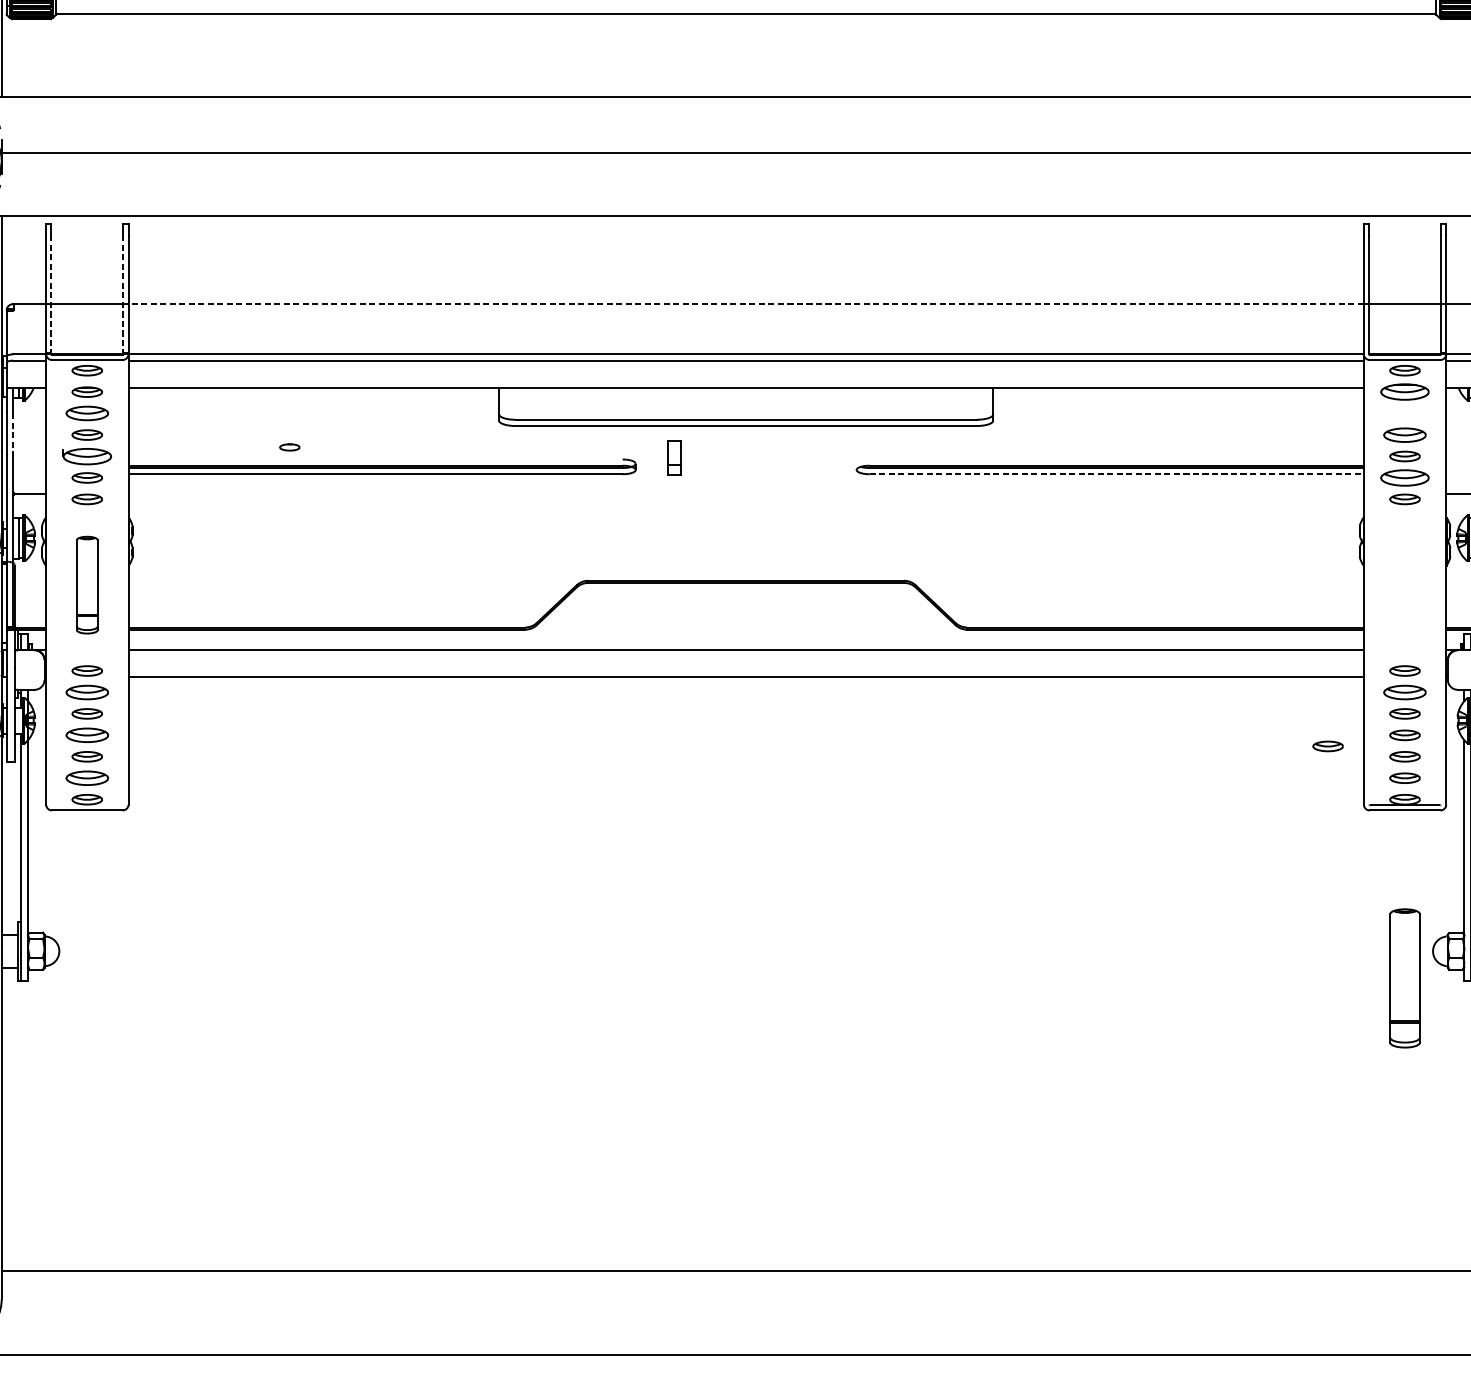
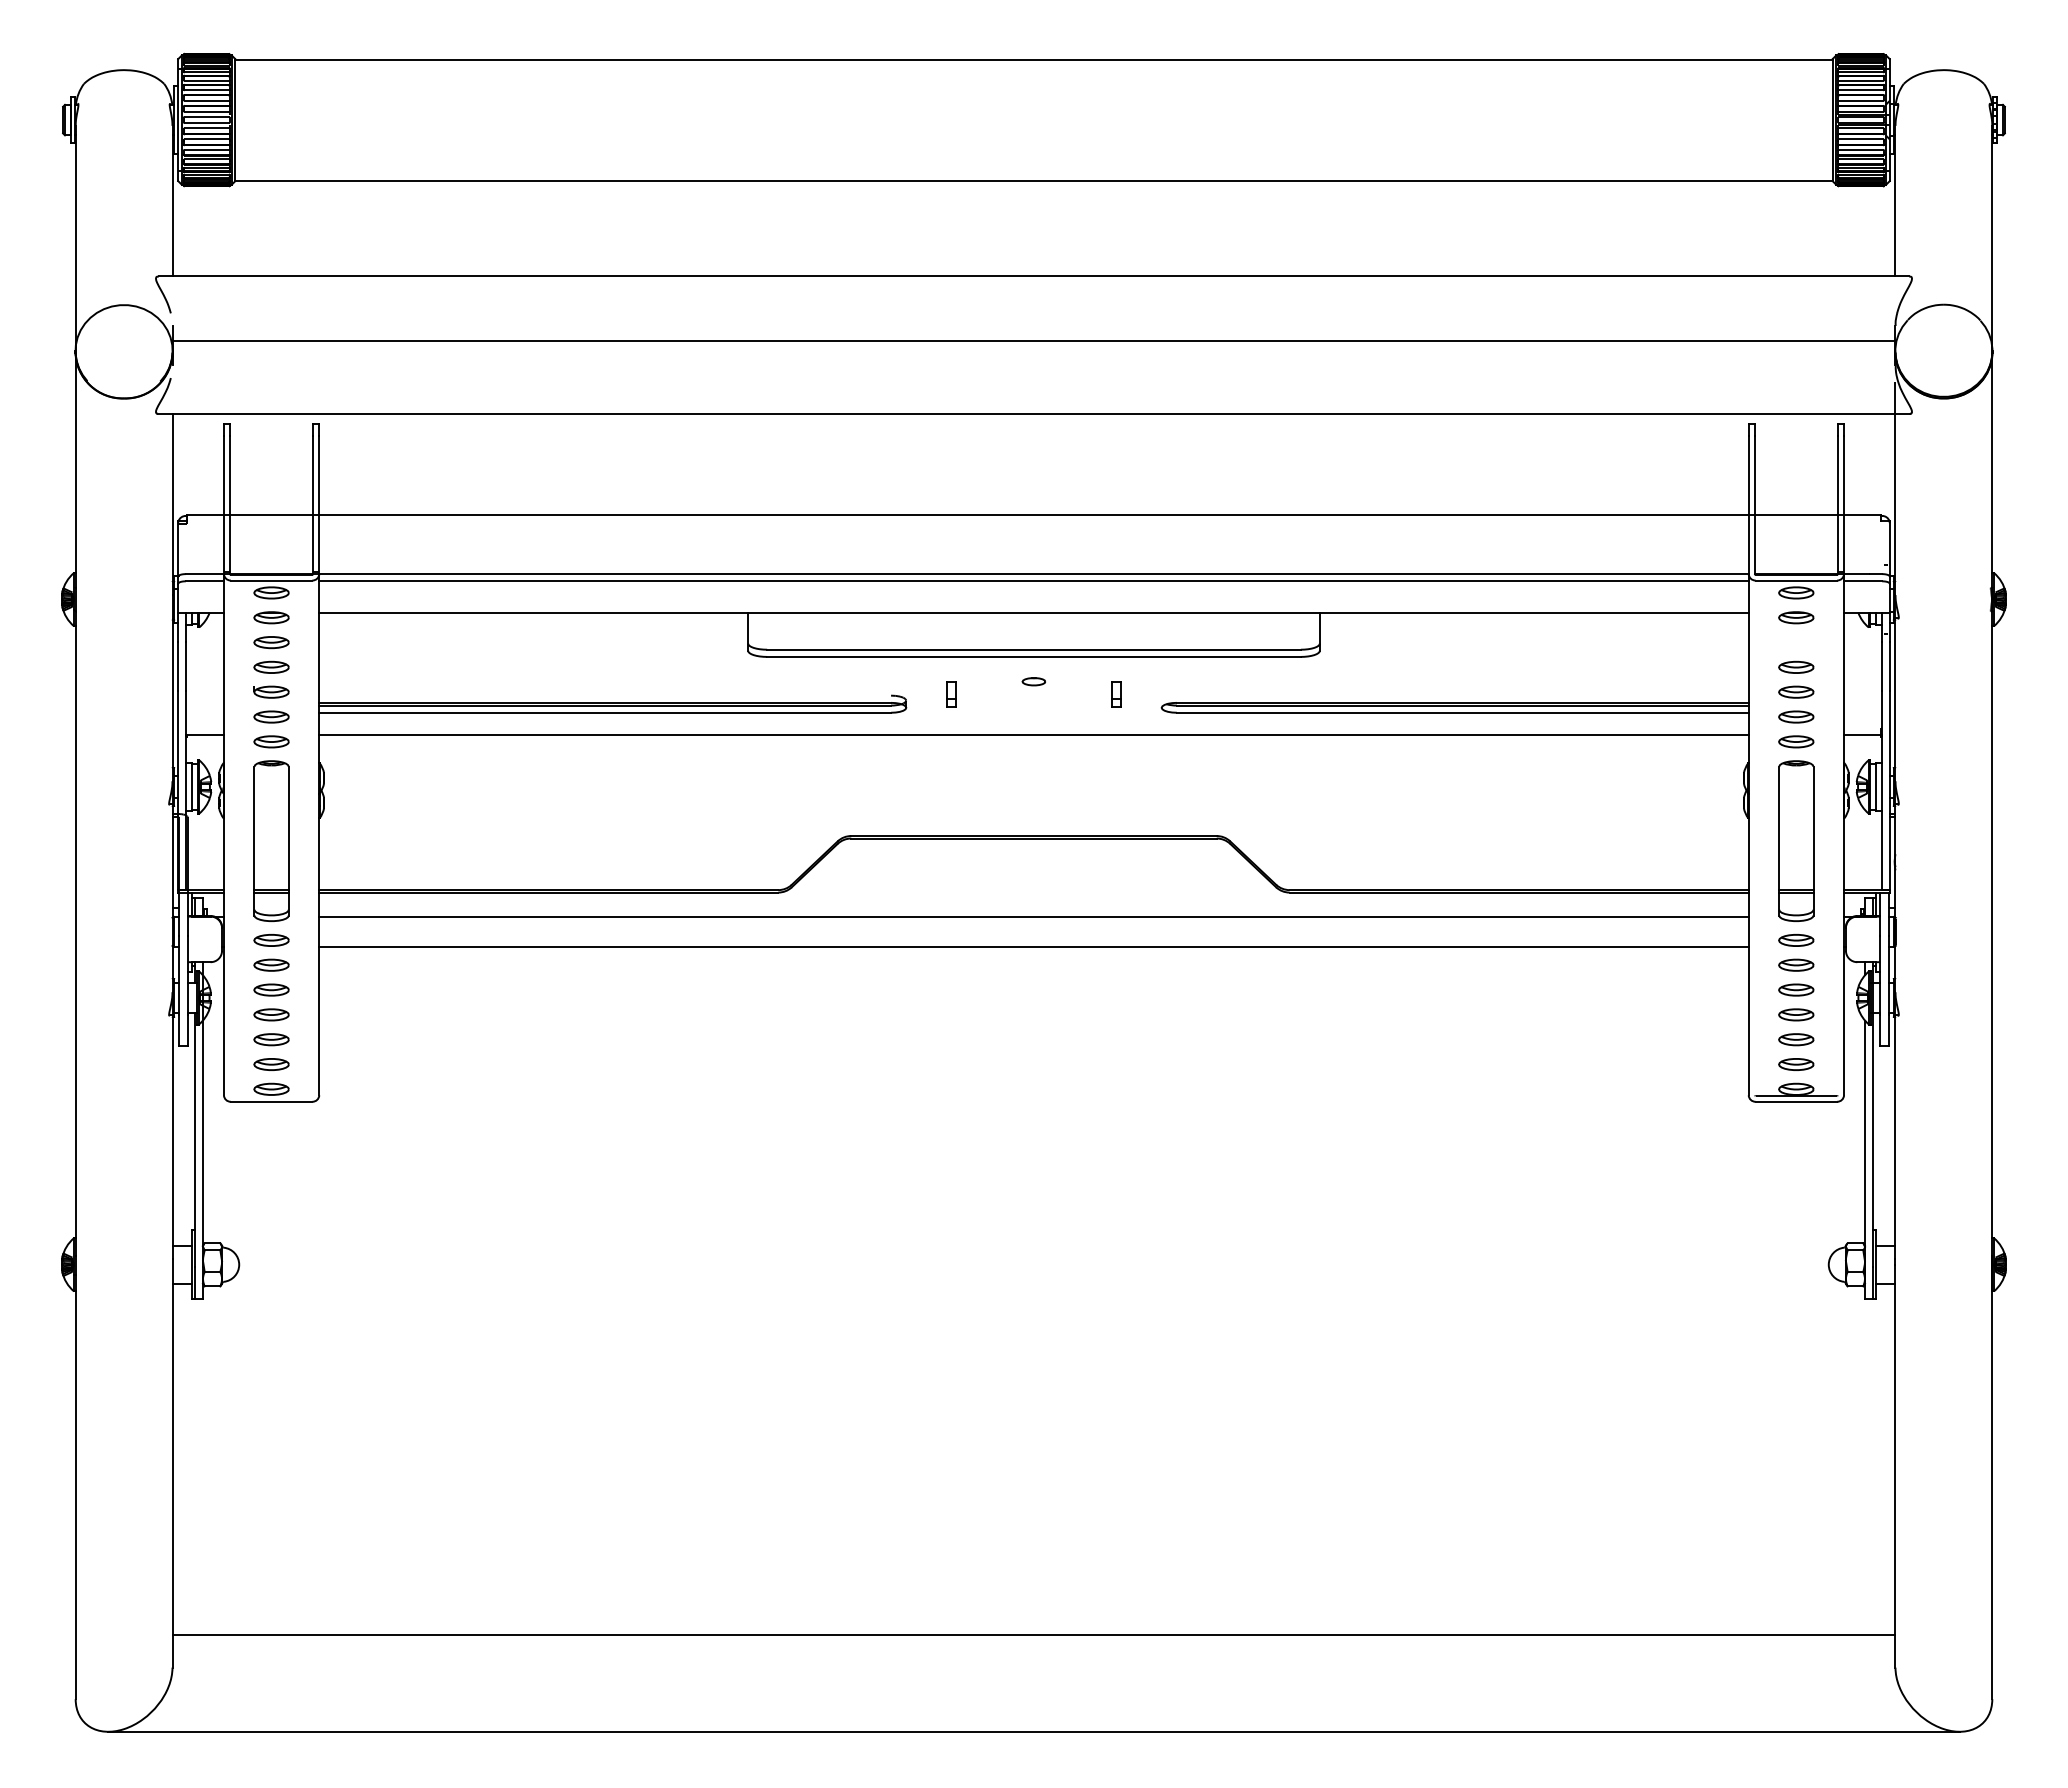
line: (51, 295) -> (230, 505), dashed -> solid
line: (123, 295) -> (313, 505), dashed -> solid
line: (745, 303) -> (1033, 515), dashed -> solid
part: (1405, 391) -> (1796, 617), size x0.62
part: (87, 413) -> (271, 642), size x0.71
line: (12, 434) -> (185, 666), dashed -> solid
part: (1405, 434) -> (1796, 666), size x0.71
part: (289, 447) -> (1033, 681), moved
part: (87, 455) -> (271, 691), size x0.62
part: (674, 458) -> (951, 694), size x0.62
part: (817, 458) -> (1116, 694), added
line: (1116, 474) -> (1462, 712), dashed -> solid
part: (1405, 477) -> (1796, 716), size x0.62
line: (745, 493) -> (1033, 735), added
part: (87, 584) -> (271, 840), size x1.43
part: (87, 691) -> (271, 964), size x0.71
part: (1405, 691) -> (1796, 964), size x0.71
part: (87, 735) -> (271, 1014), size x0.71
part: (1328, 746) -> (1707, 1027), removed
part: (87, 778) -> (271, 1064), size x0.71
part: (1405, 977) -> (1796, 840), moved

